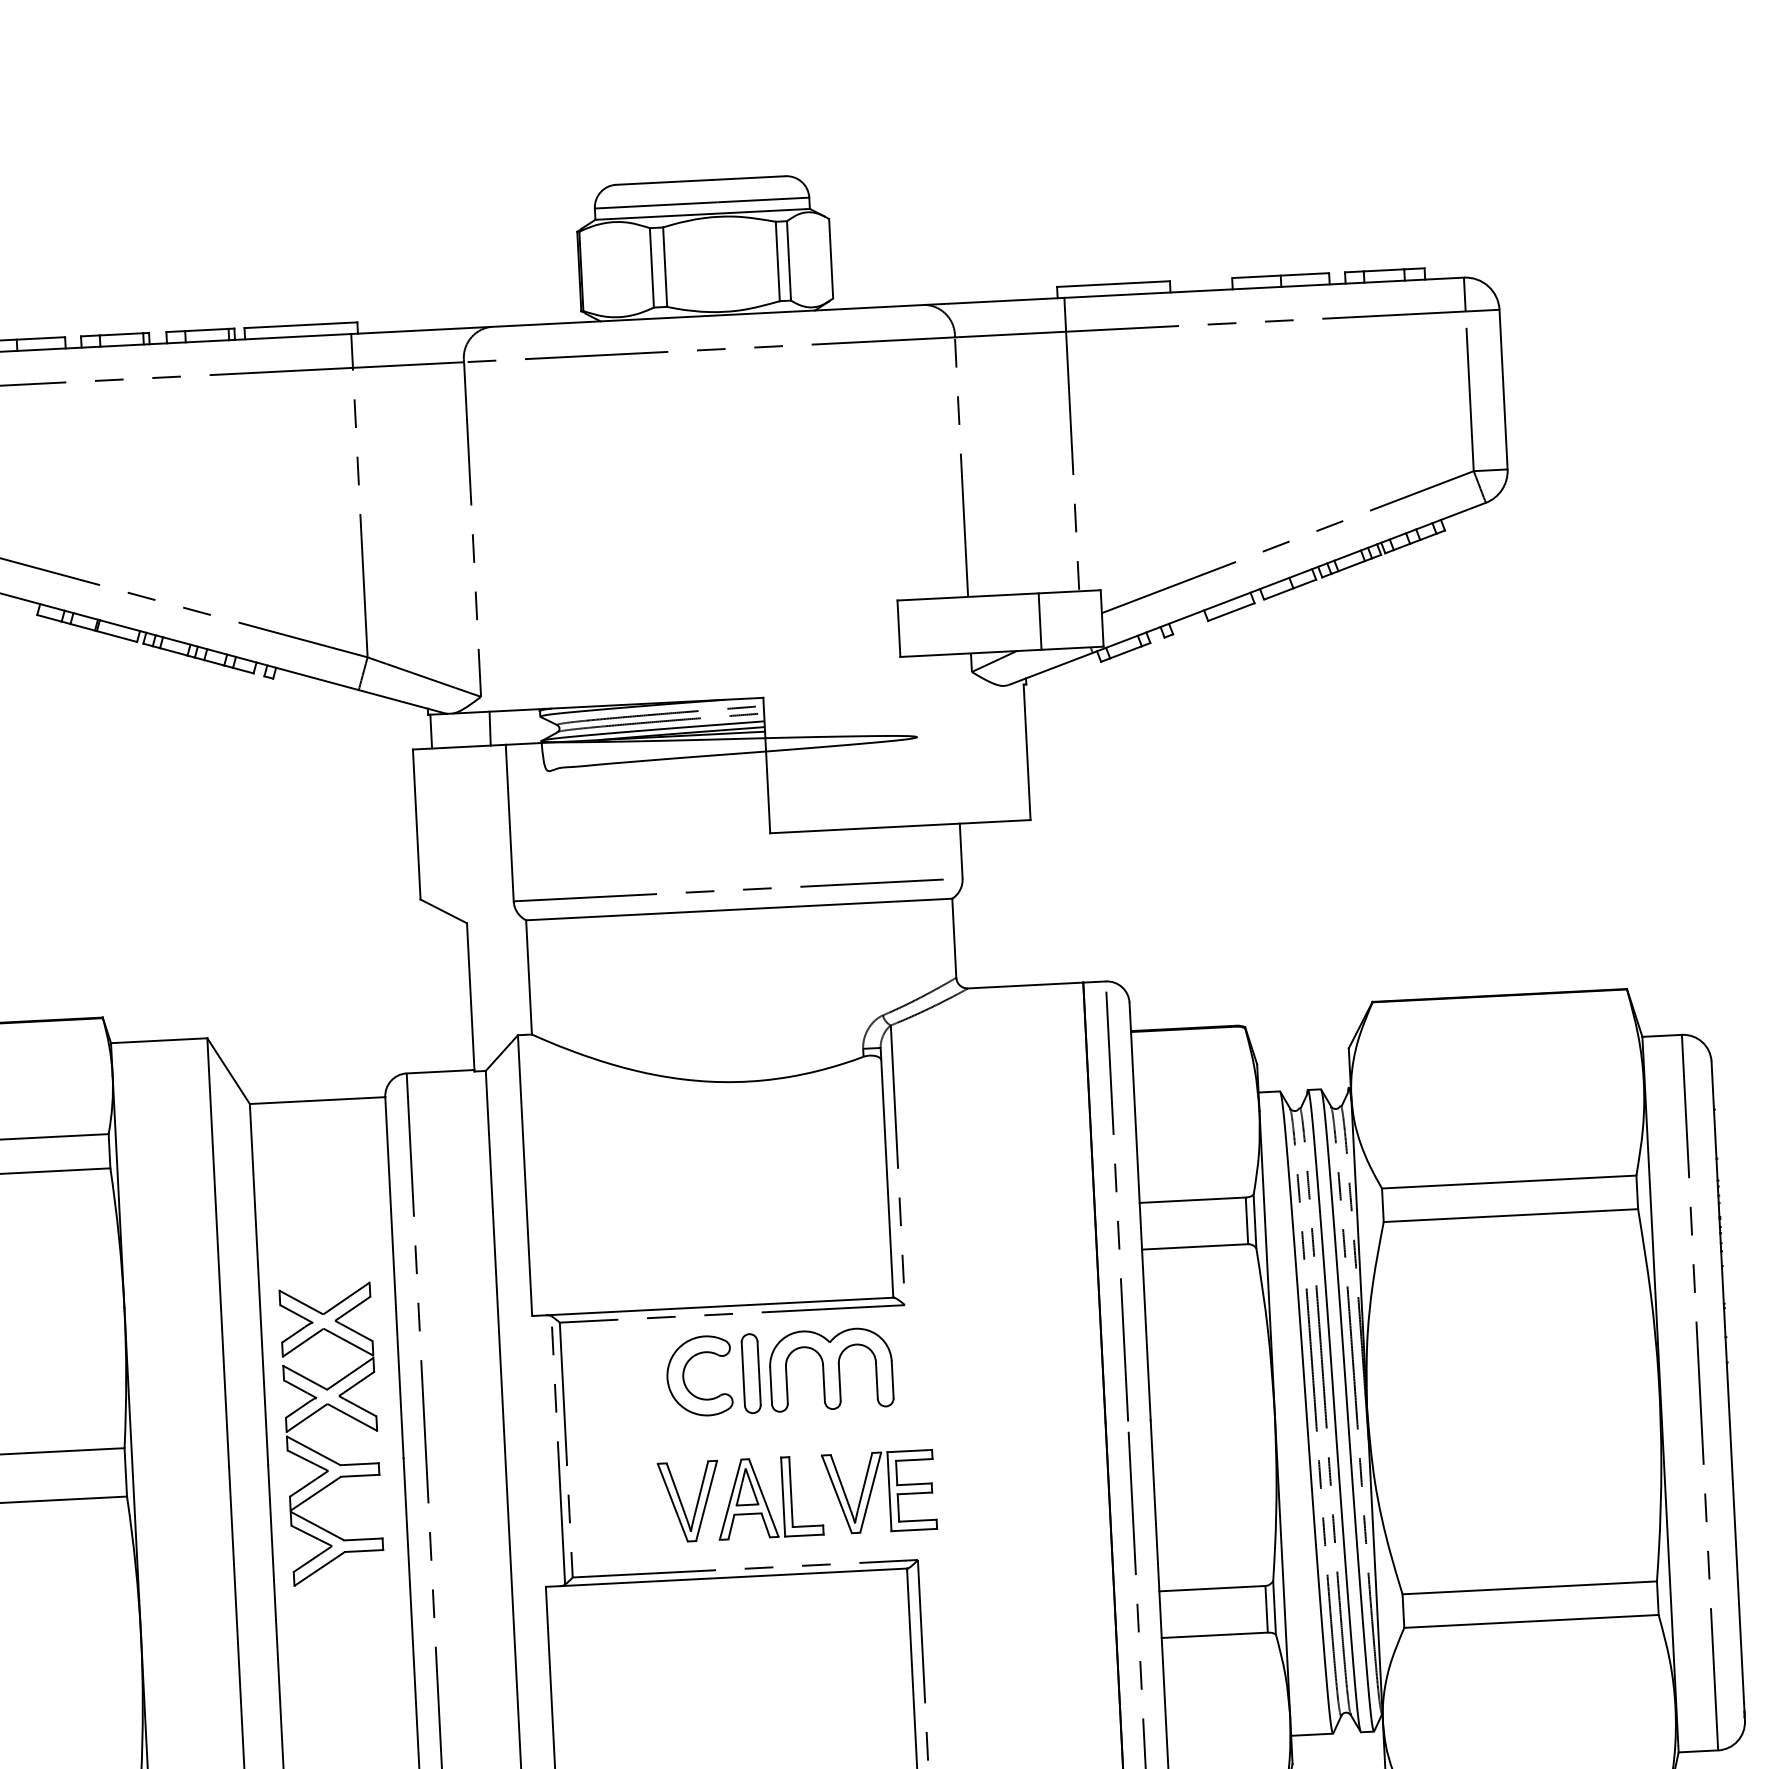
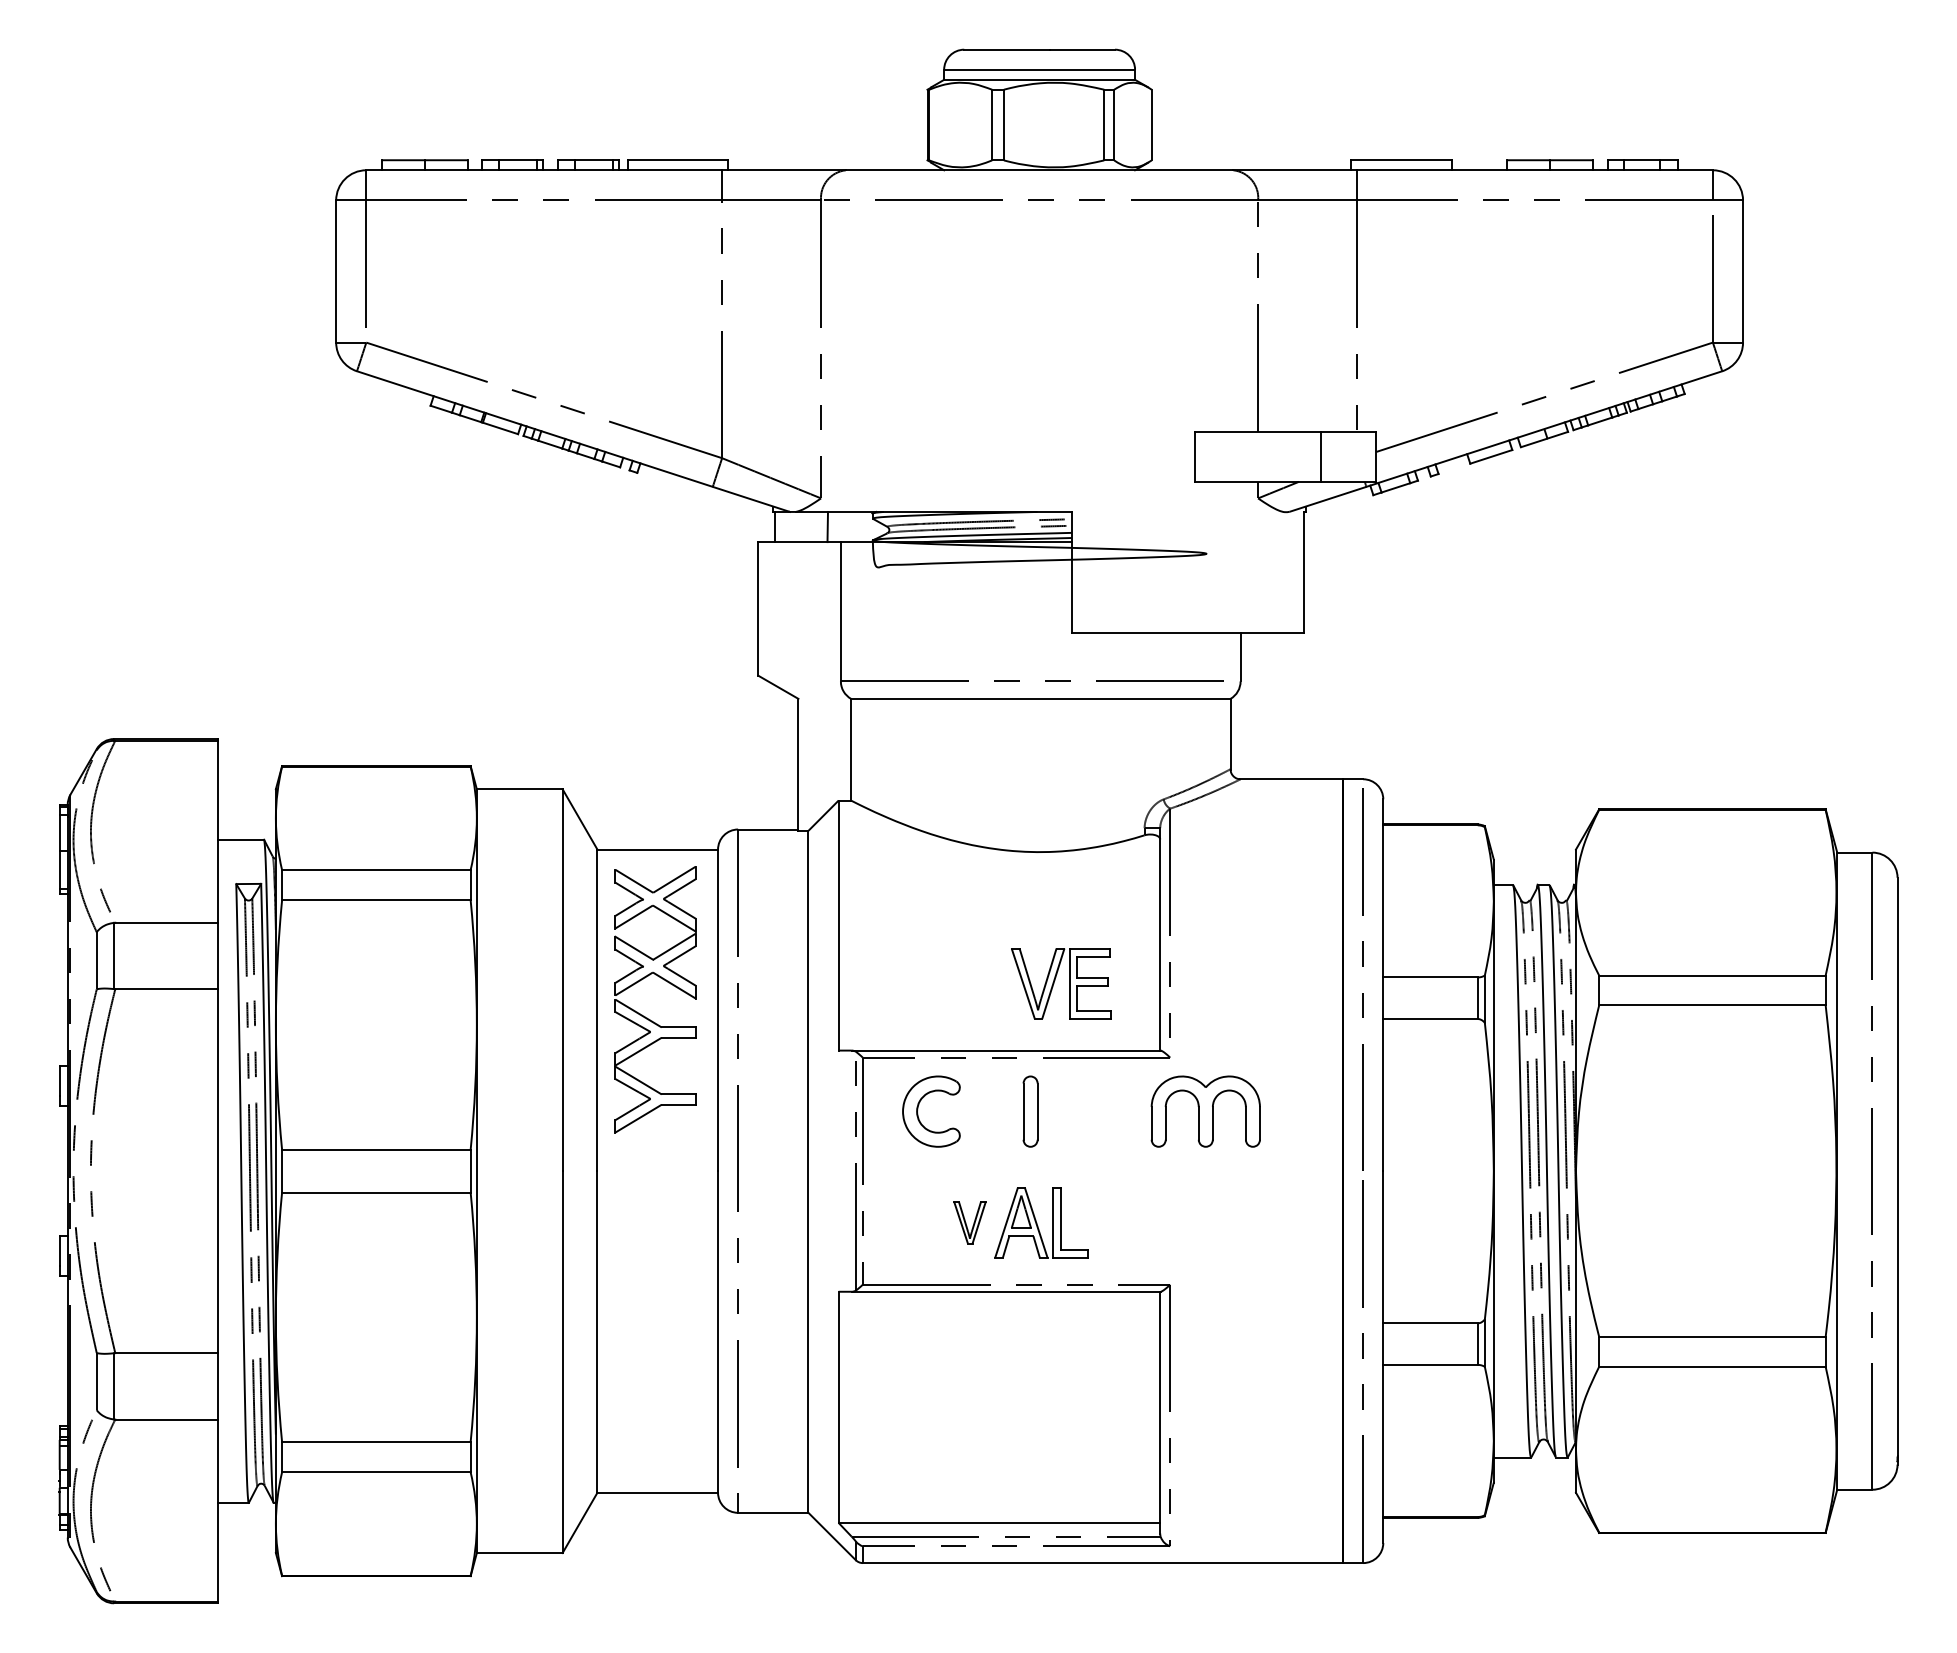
part: (830, 1369) -> (1205, 1111), moved
part: (684, 1374) -> (918, 1109), moved
part: (324, 1454) -> (647, 1017), moved
part: (872, 1488) -> (1055, 980), moved
part: (688, 1501) -> (969, 1222), size x0.6

